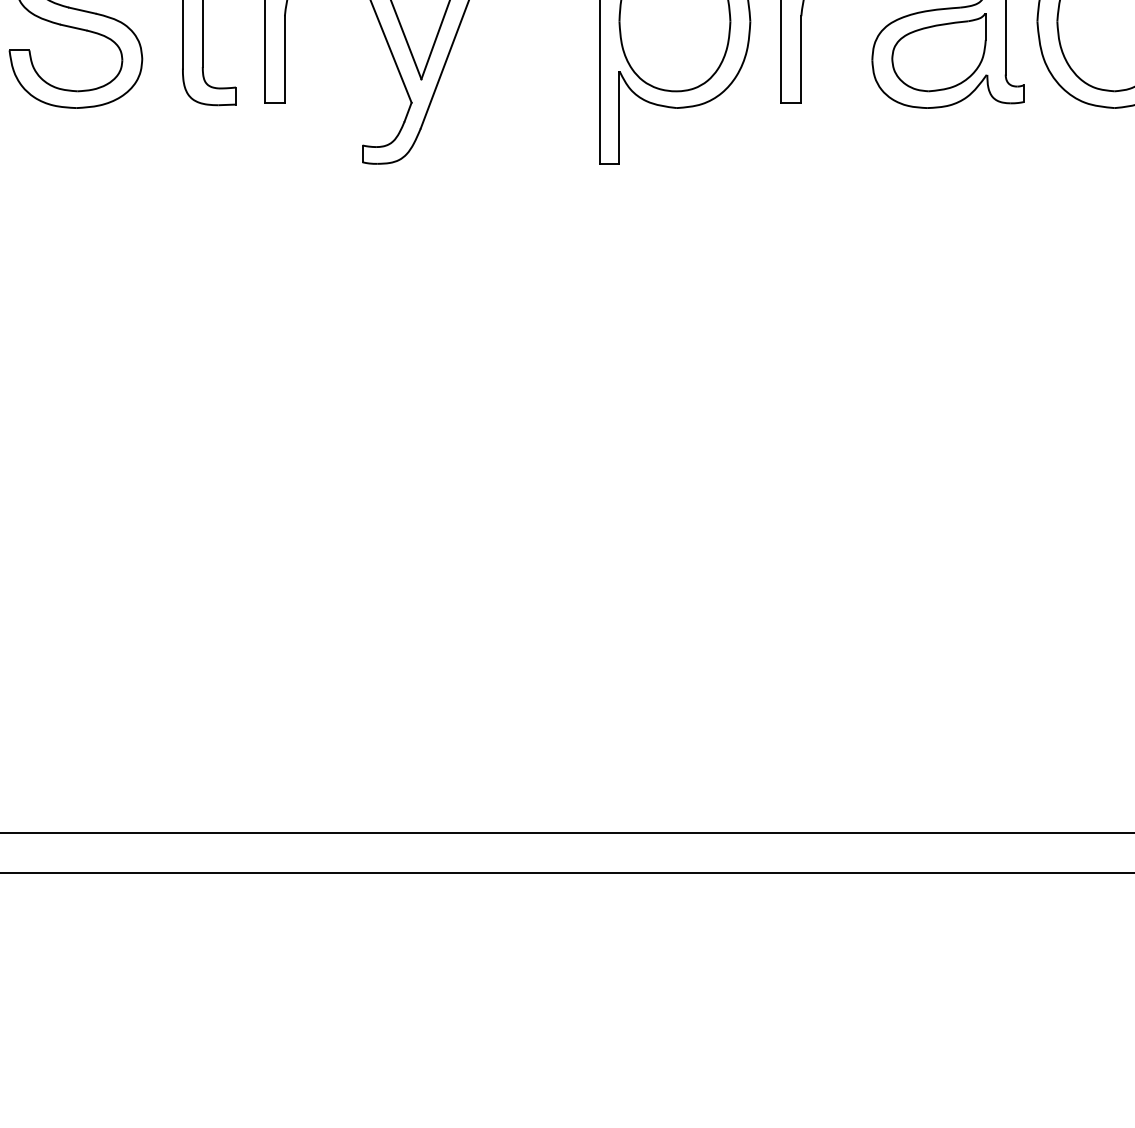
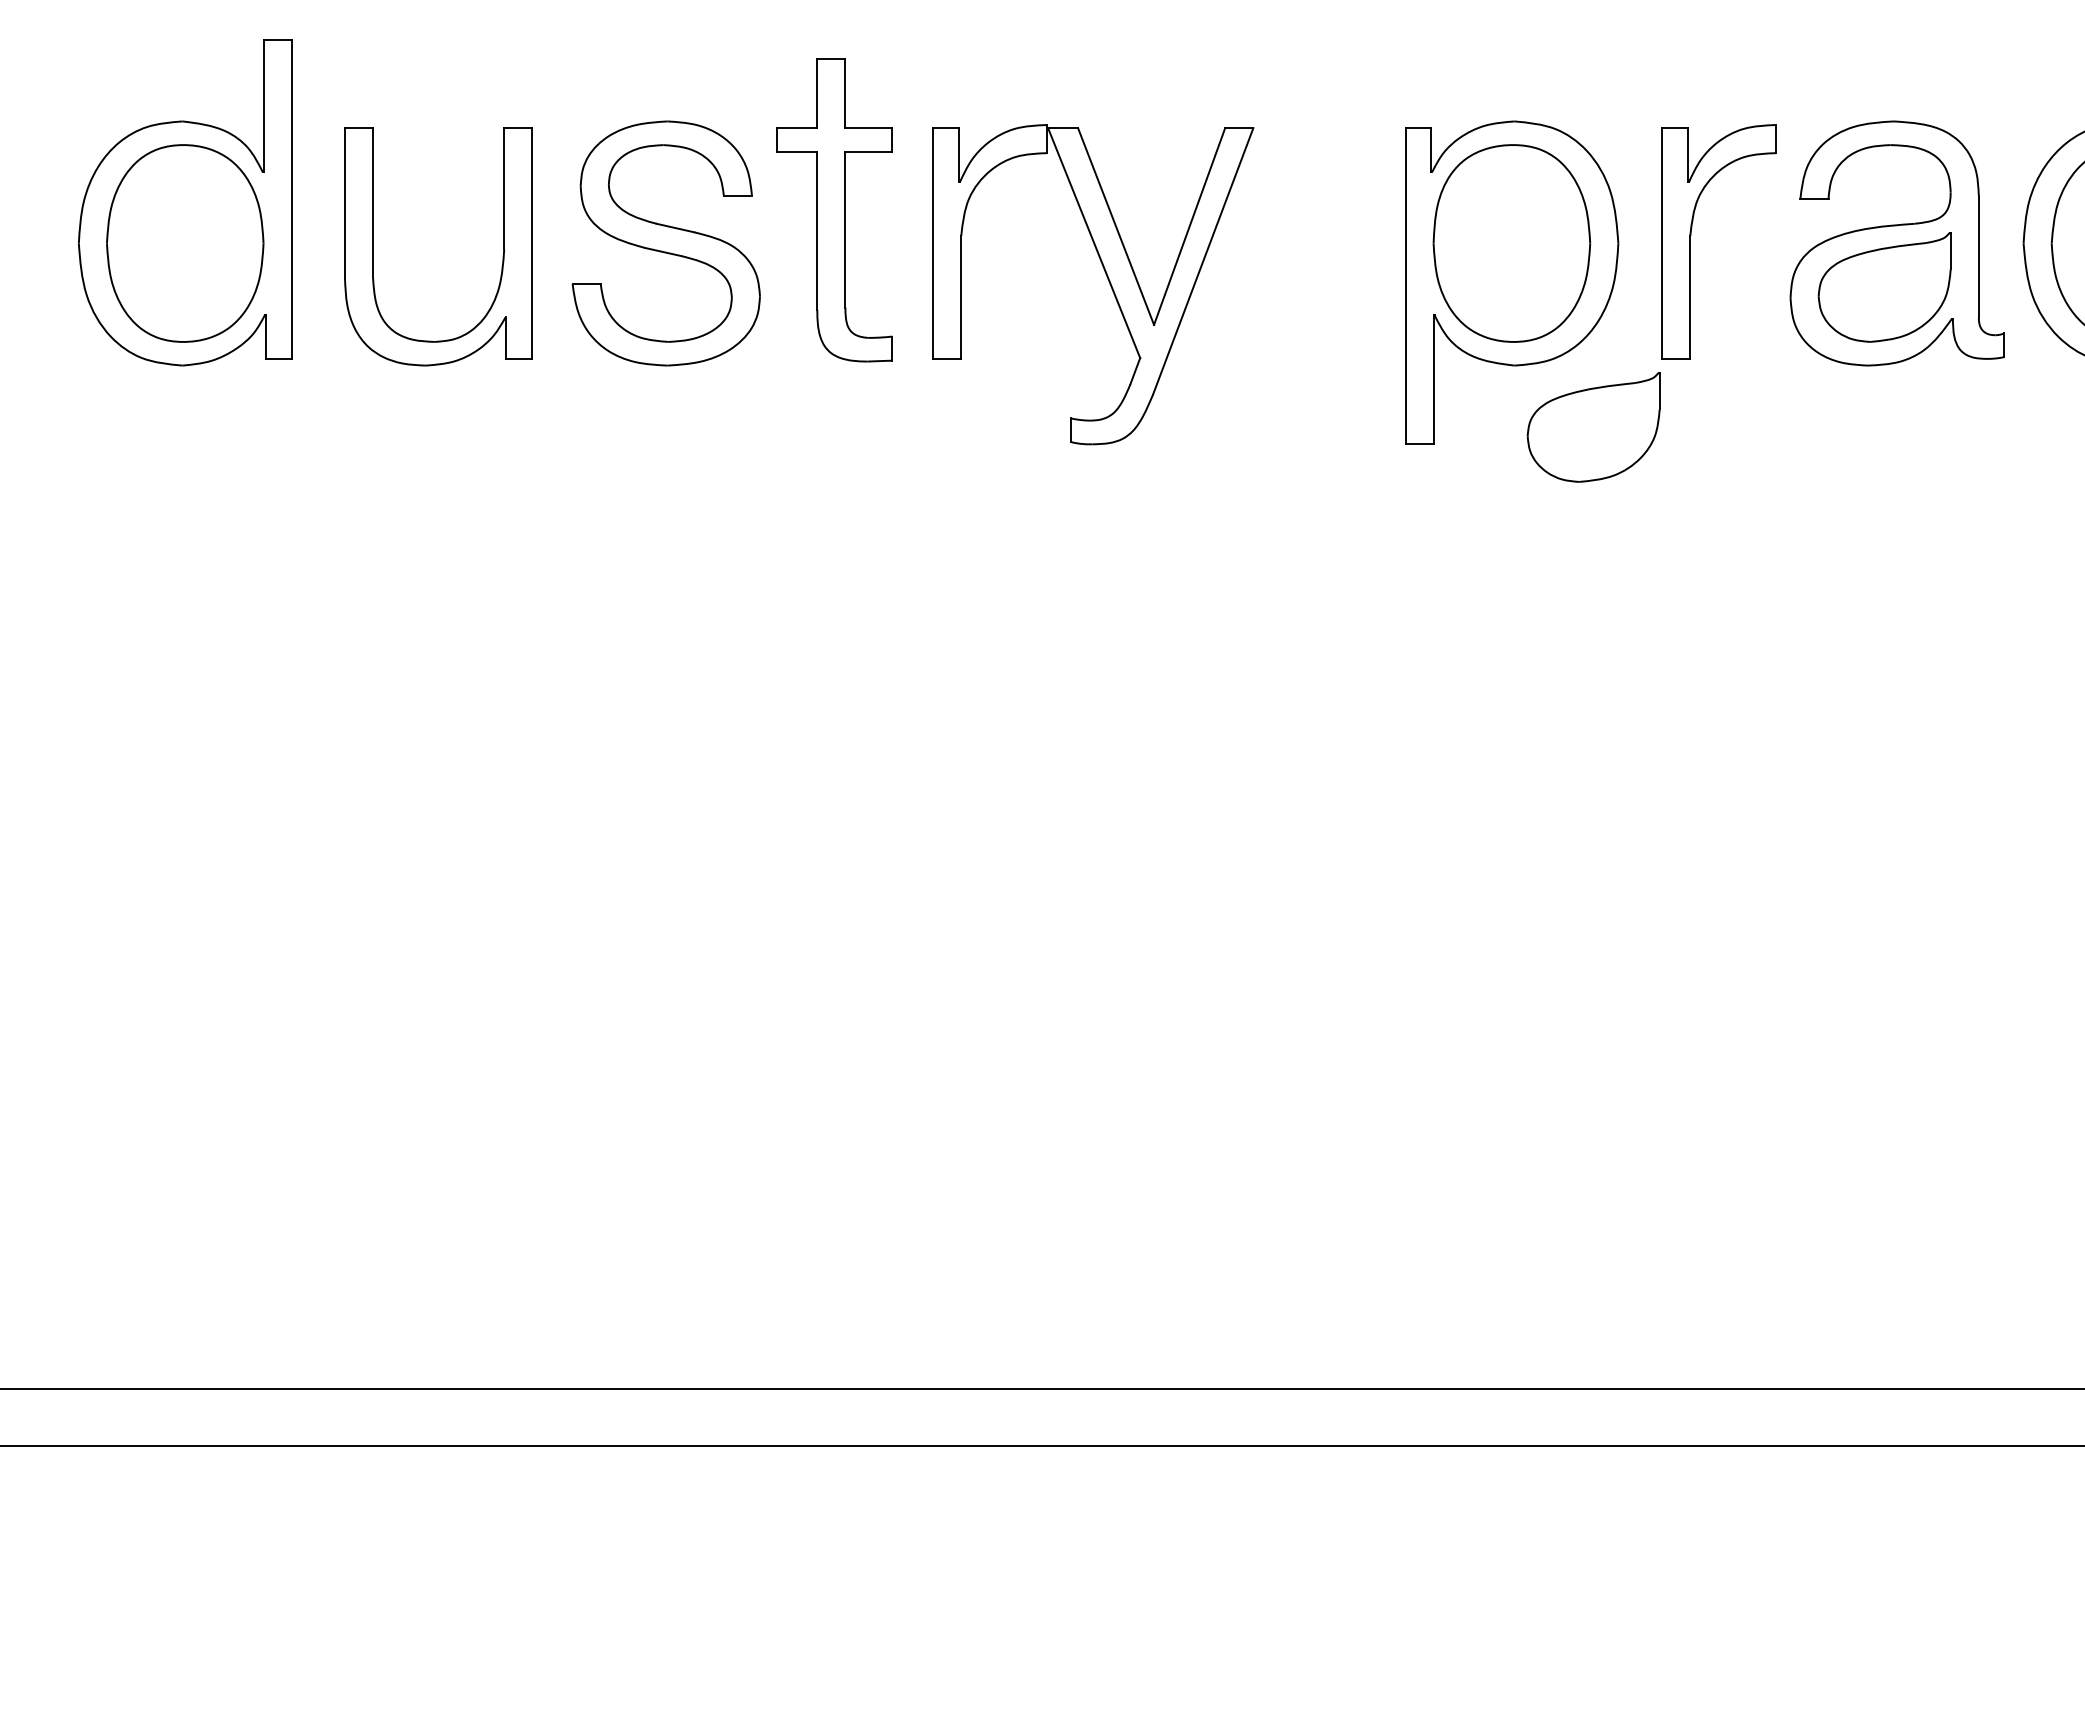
part: (732, 151) -> (1593, 427), added

